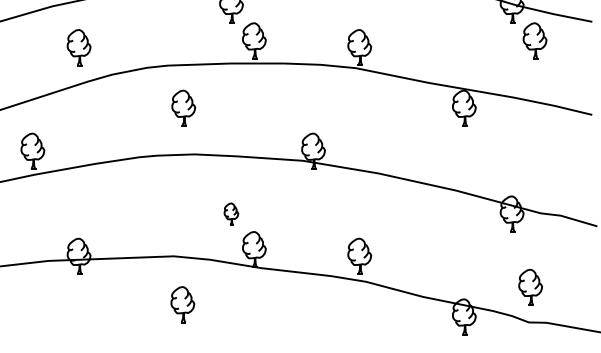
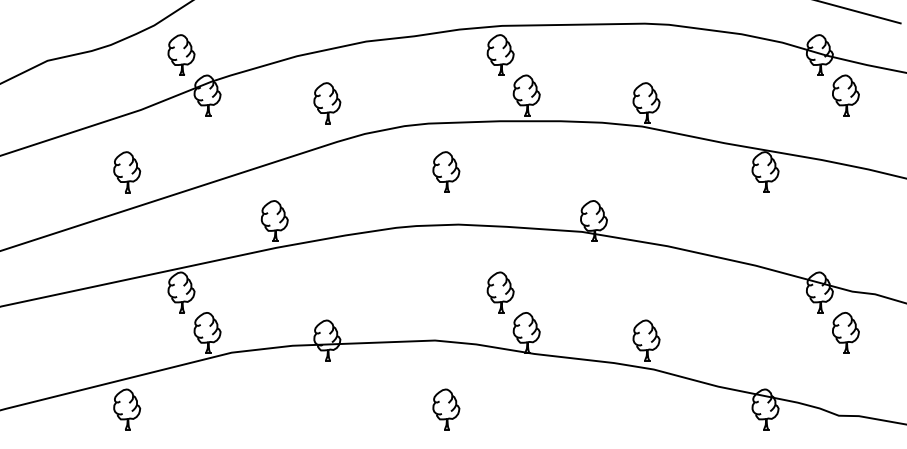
part: (231, 214) -> (500, 292), size x1.67
part: (530, 287) -> (845, 332), moved
part: (182, 304) -> (446, 409), moved

